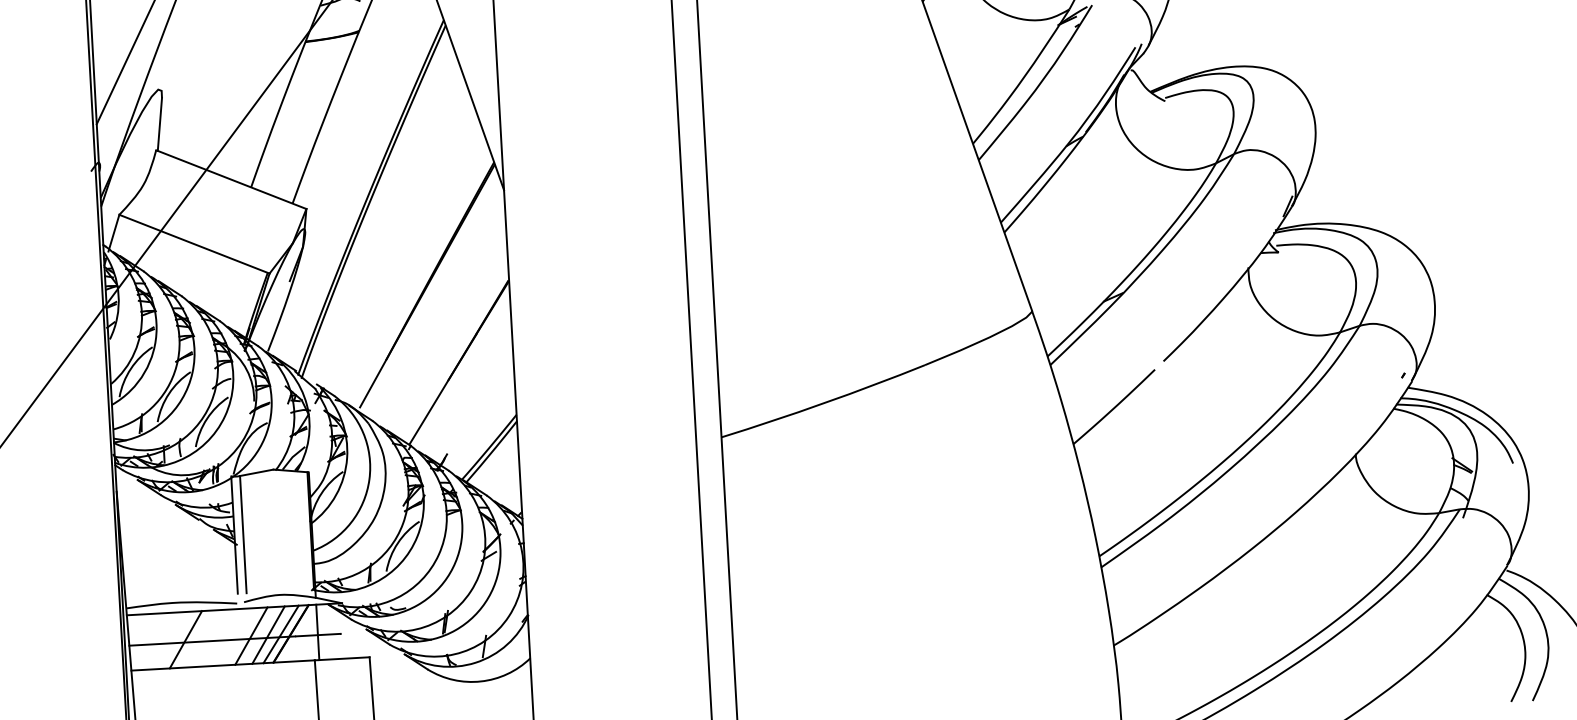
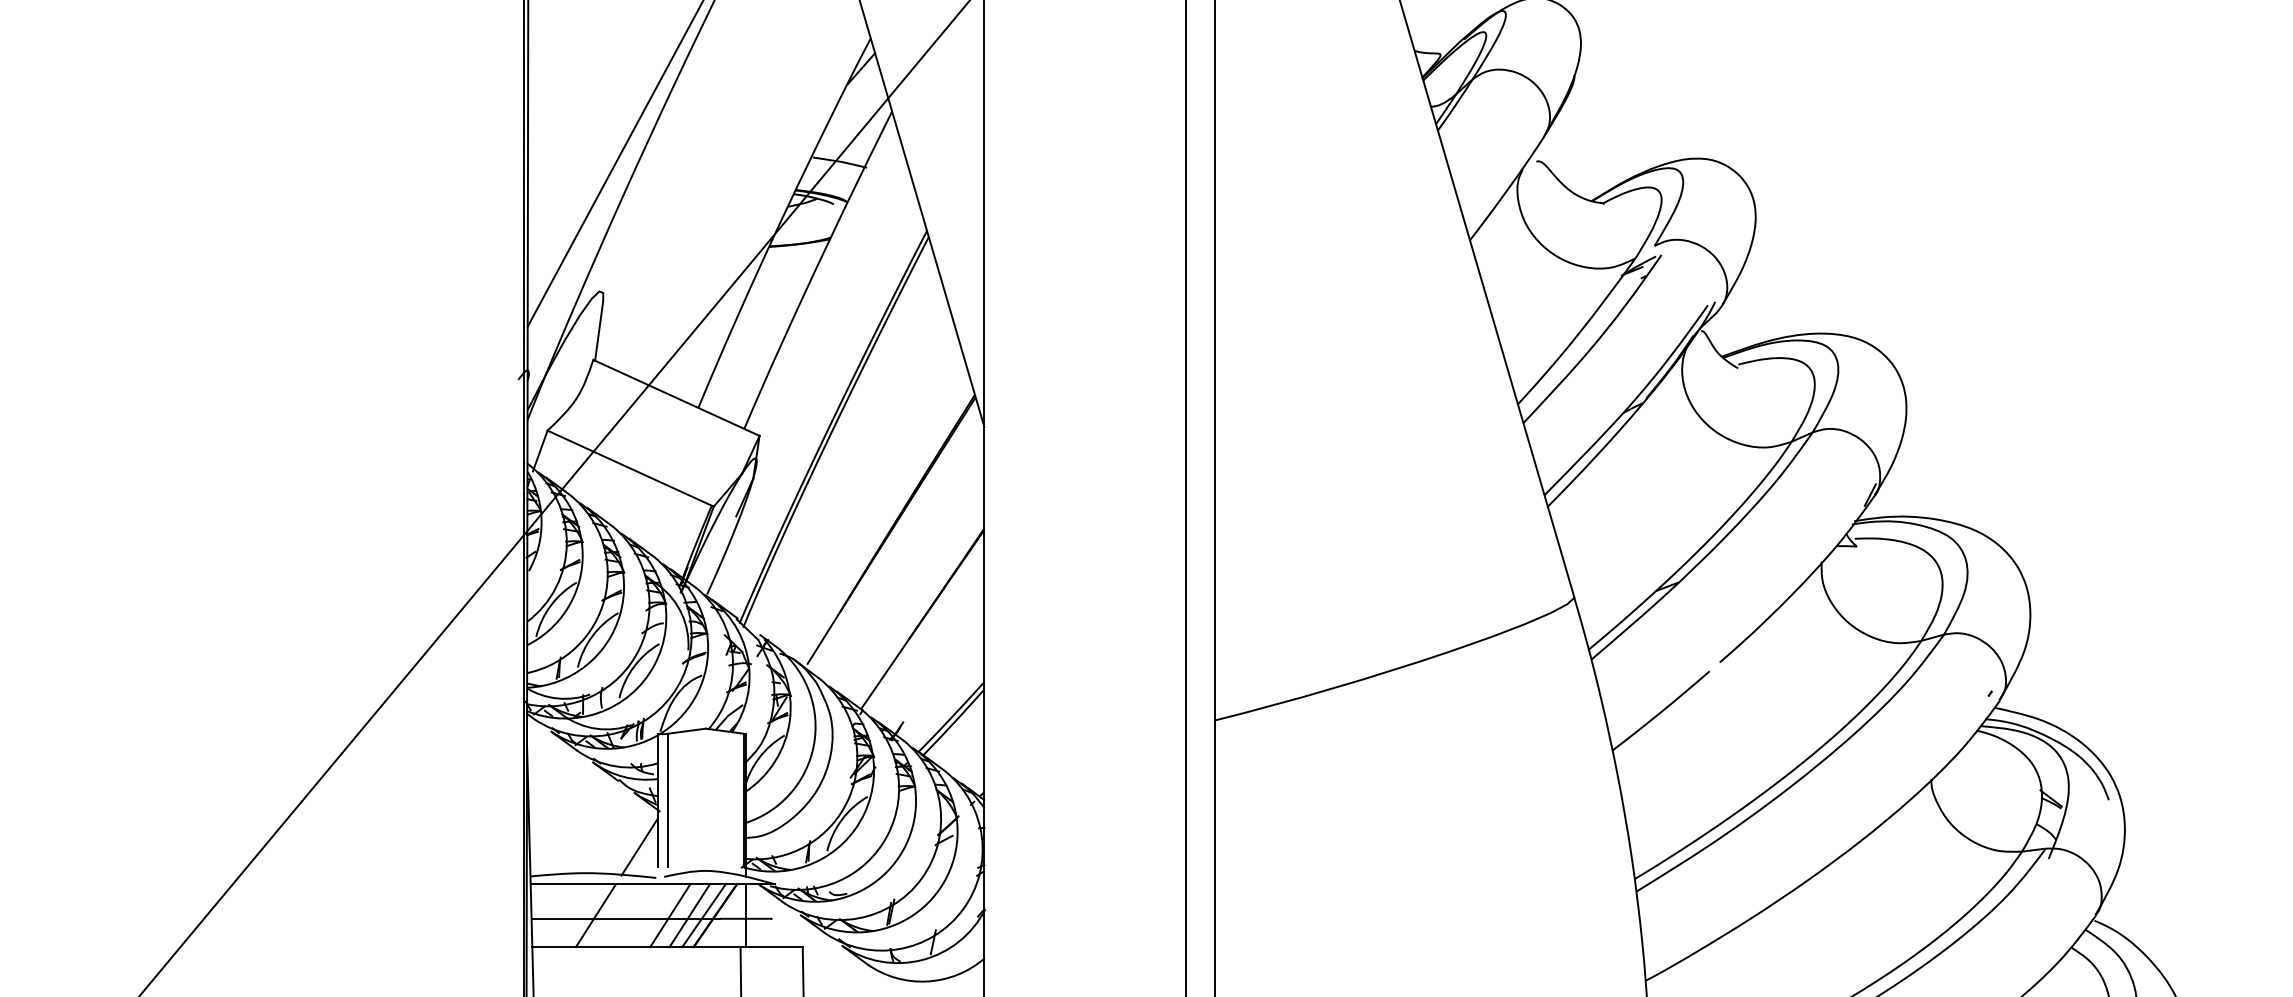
line: (220, 576) -> (639, 846), added

